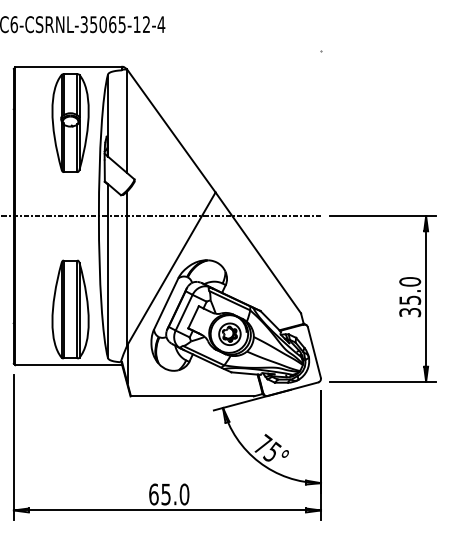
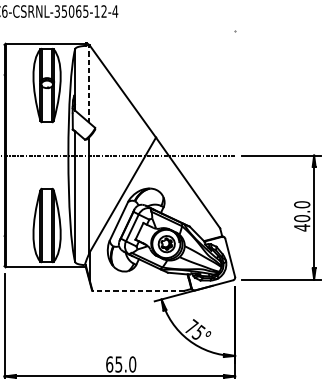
line: (126, 121) -> (89, 84), solid -> dashed
text: (410, 306) -> (302, 223), 35.0 -> 40.0
line: (191, 396) -> (137, 290), solid -> dashed

